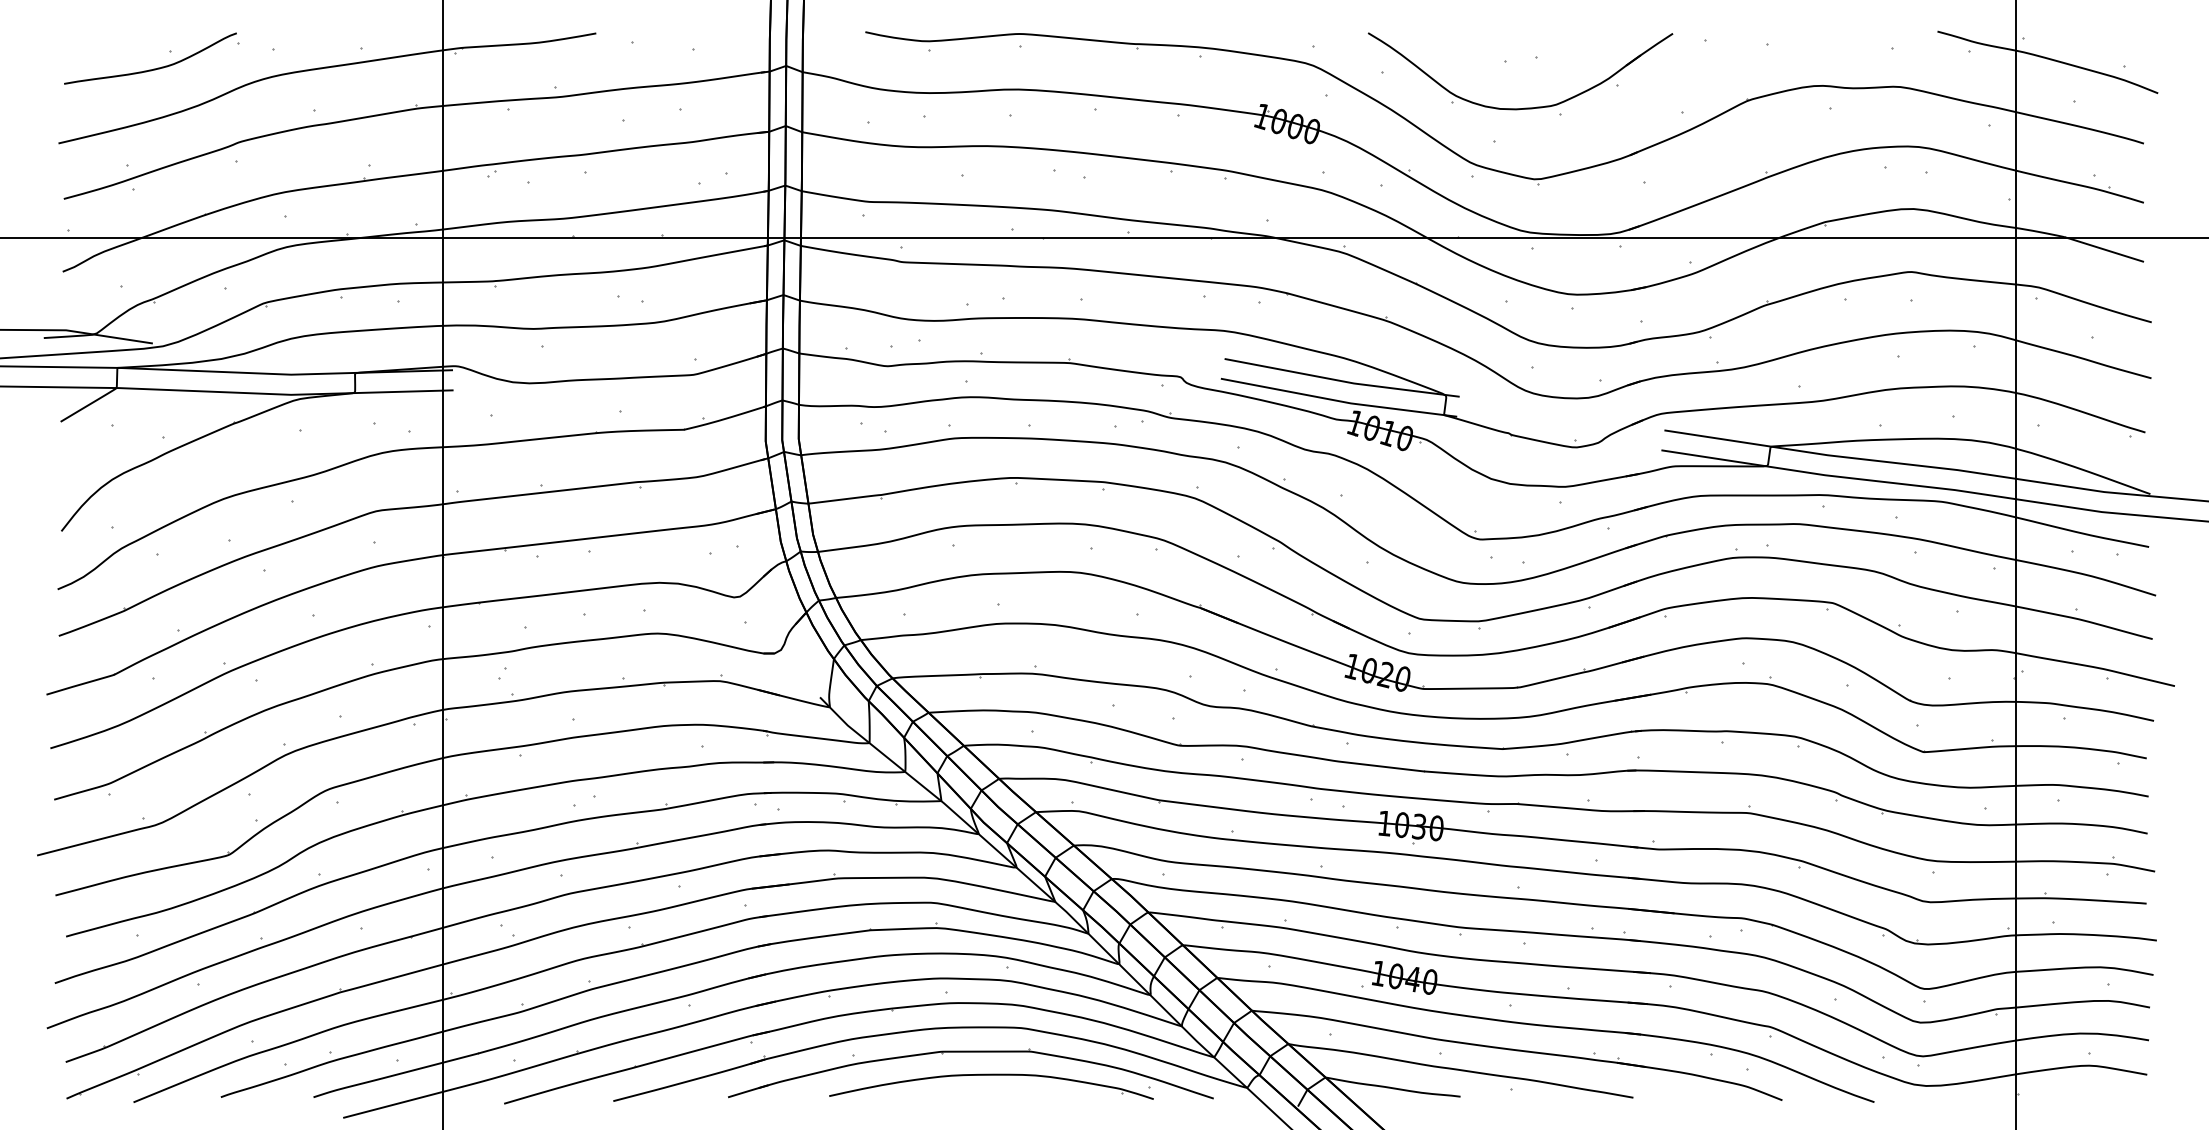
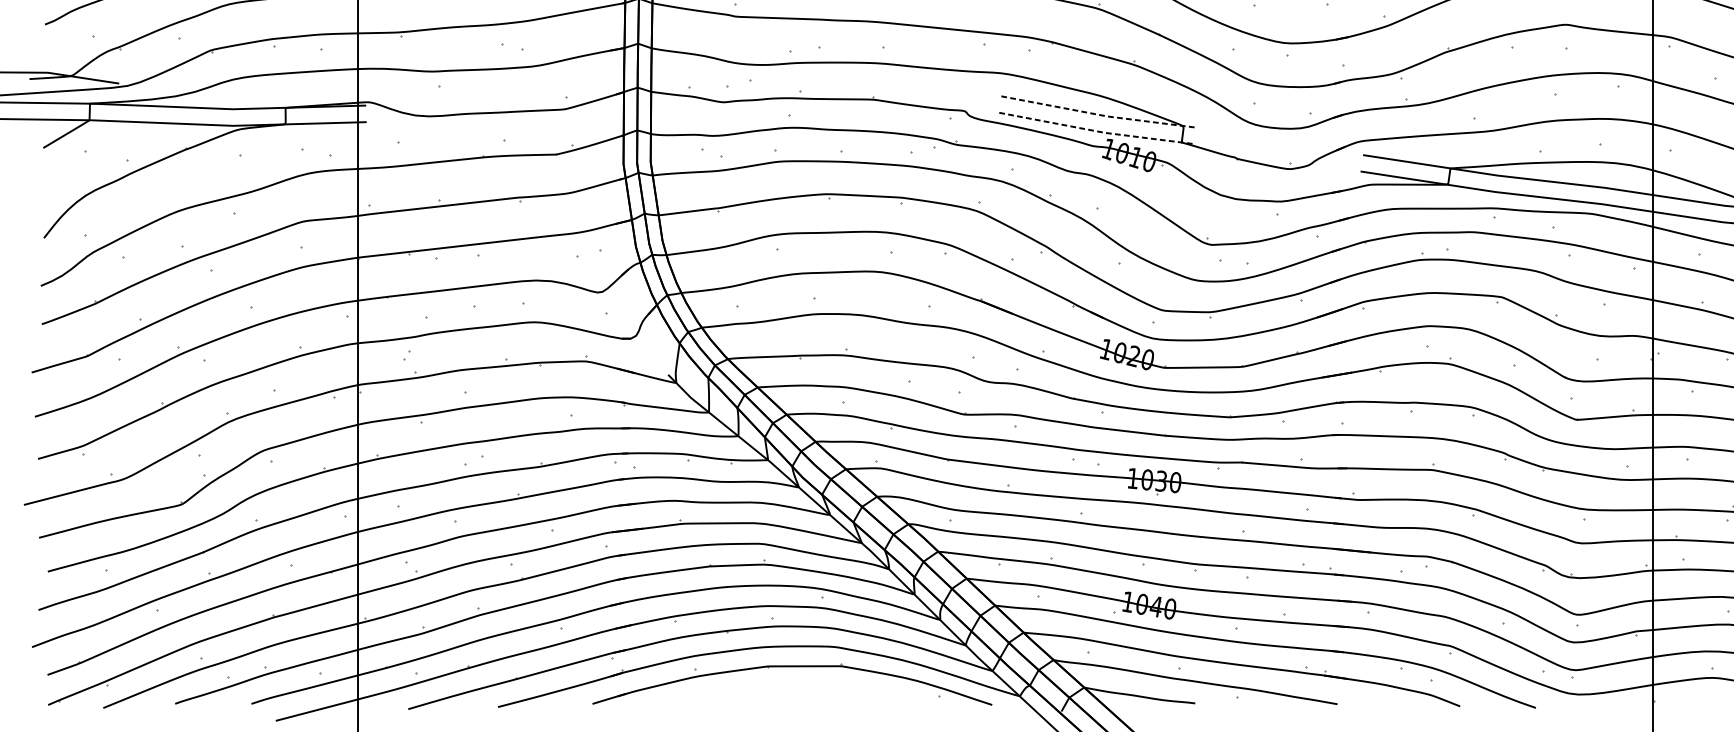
line: (1342, 381) -> (1098, 114), solid -> dashed
line: (1339, 401) -> (1095, 131), solid -> dashed
part: (991, 1075) -> (809, 685), removed

